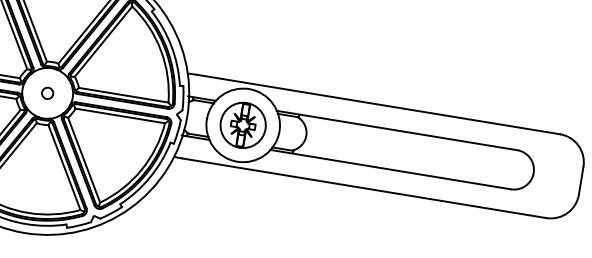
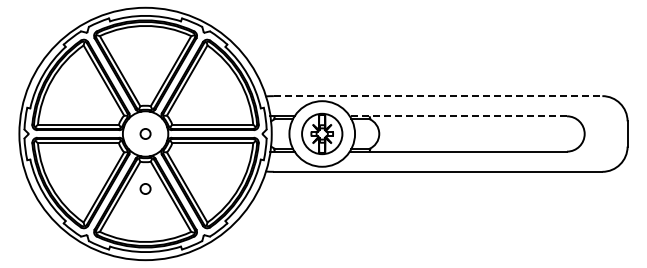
line: (378, 104) -> (438, 96), solid -> dashed
line: (397, 130) -> (458, 116), solid -> dashed
circle: (37, 153) -> (145, 188), added

